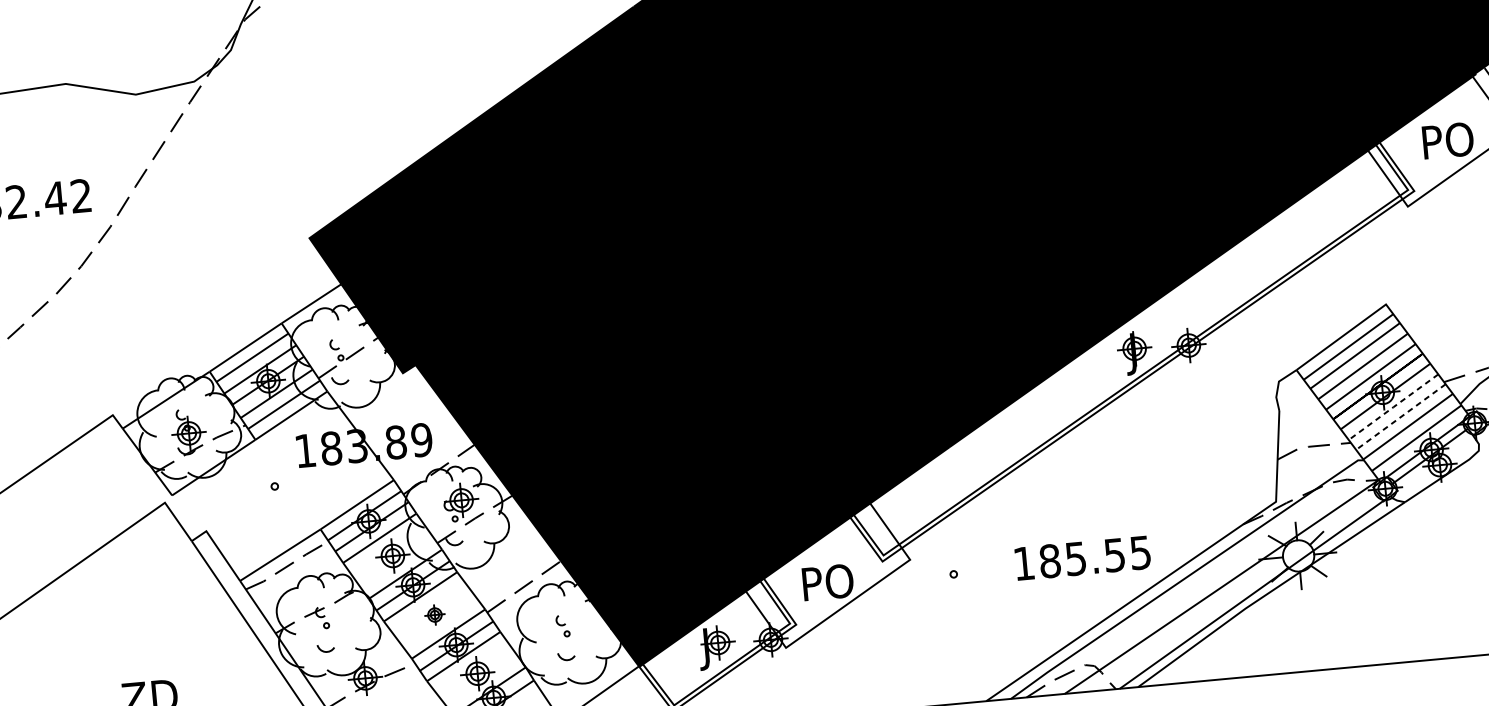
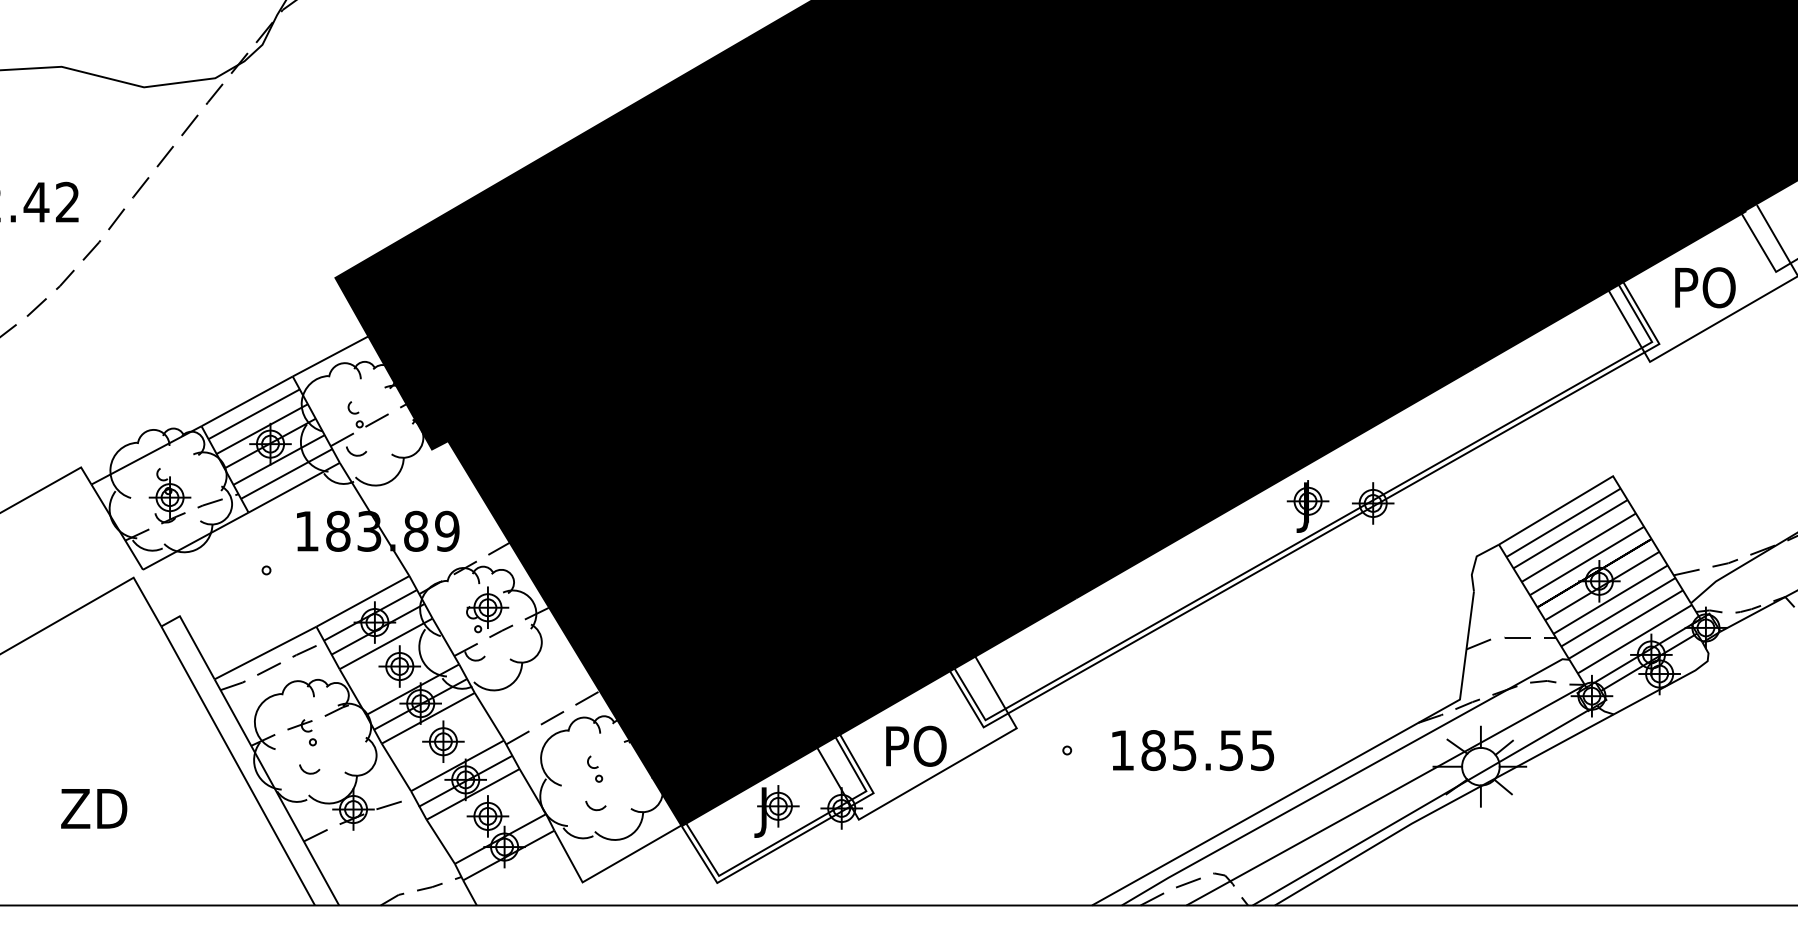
line: (1393, 407) -> (1610, 599), dashed -> solid
line: (1401, 417) -> (1618, 612), dashed -> solid
text: (1083, 558) -> (1193, 750), moved
part: (434, 614) -> (443, 741), size x1.67

